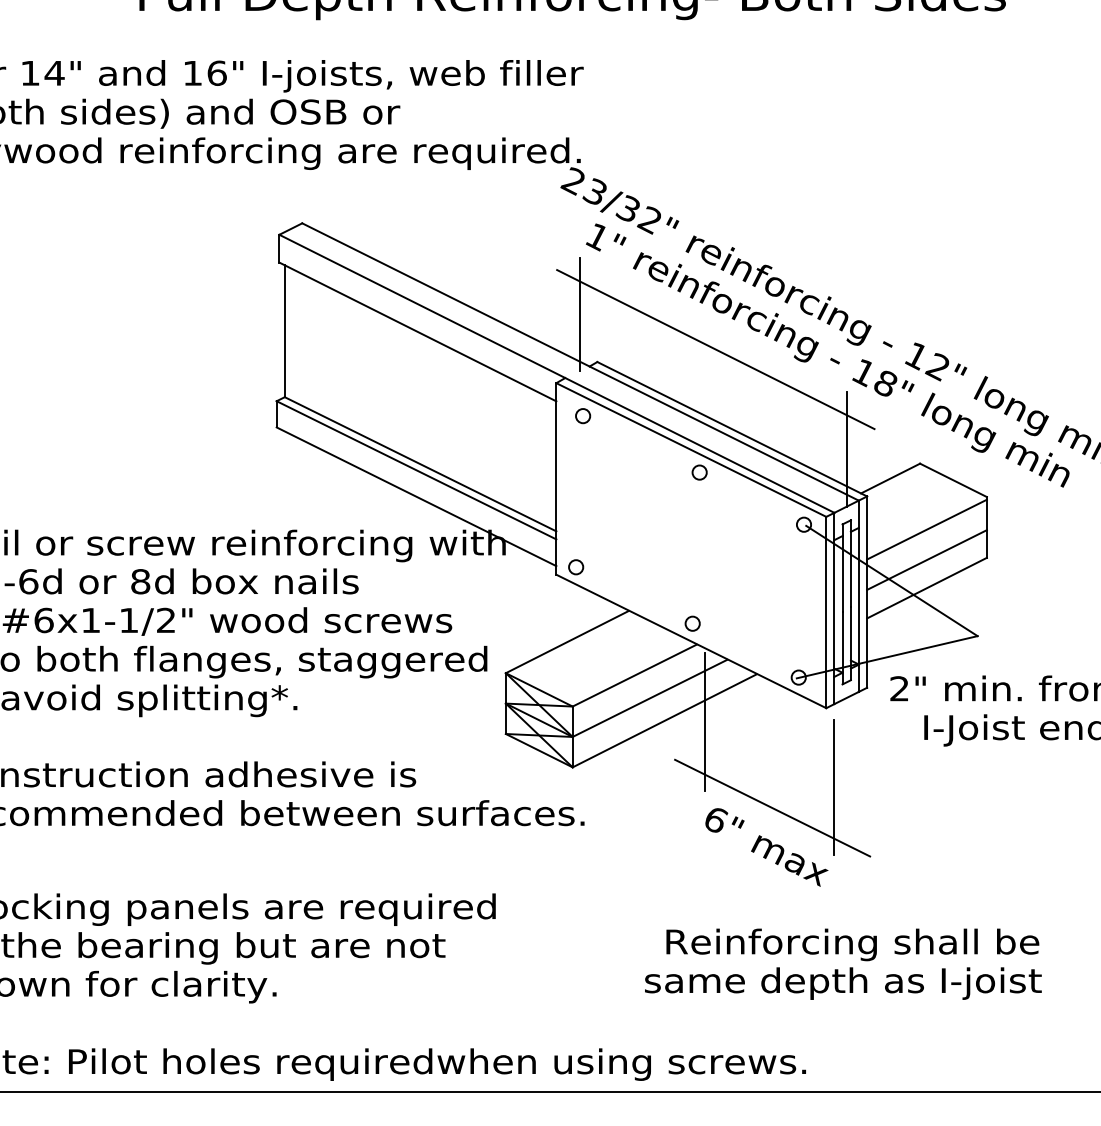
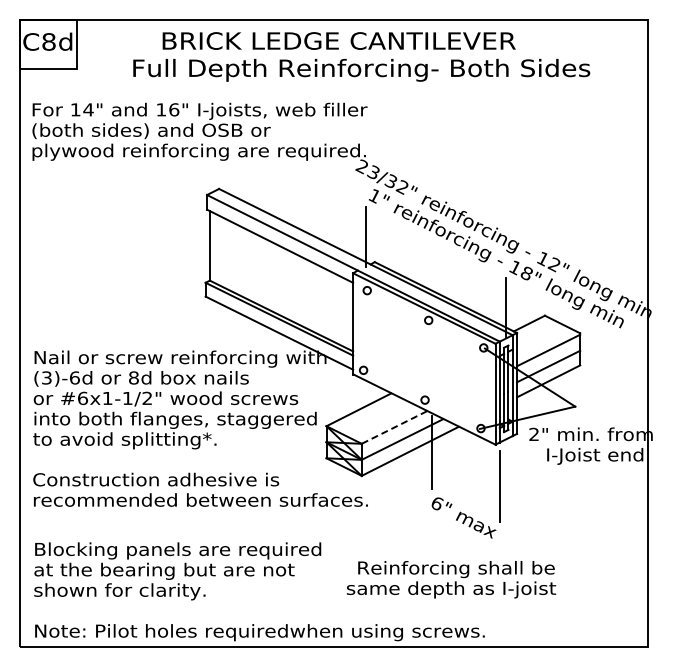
line: (714, 349) -> (436, 255), removed
line: (634, 675) -> (394, 427), solid -> dashed
line: (771, 806) -> (466, 496), removed
text: (843, 963) -> (451, 579), moved

